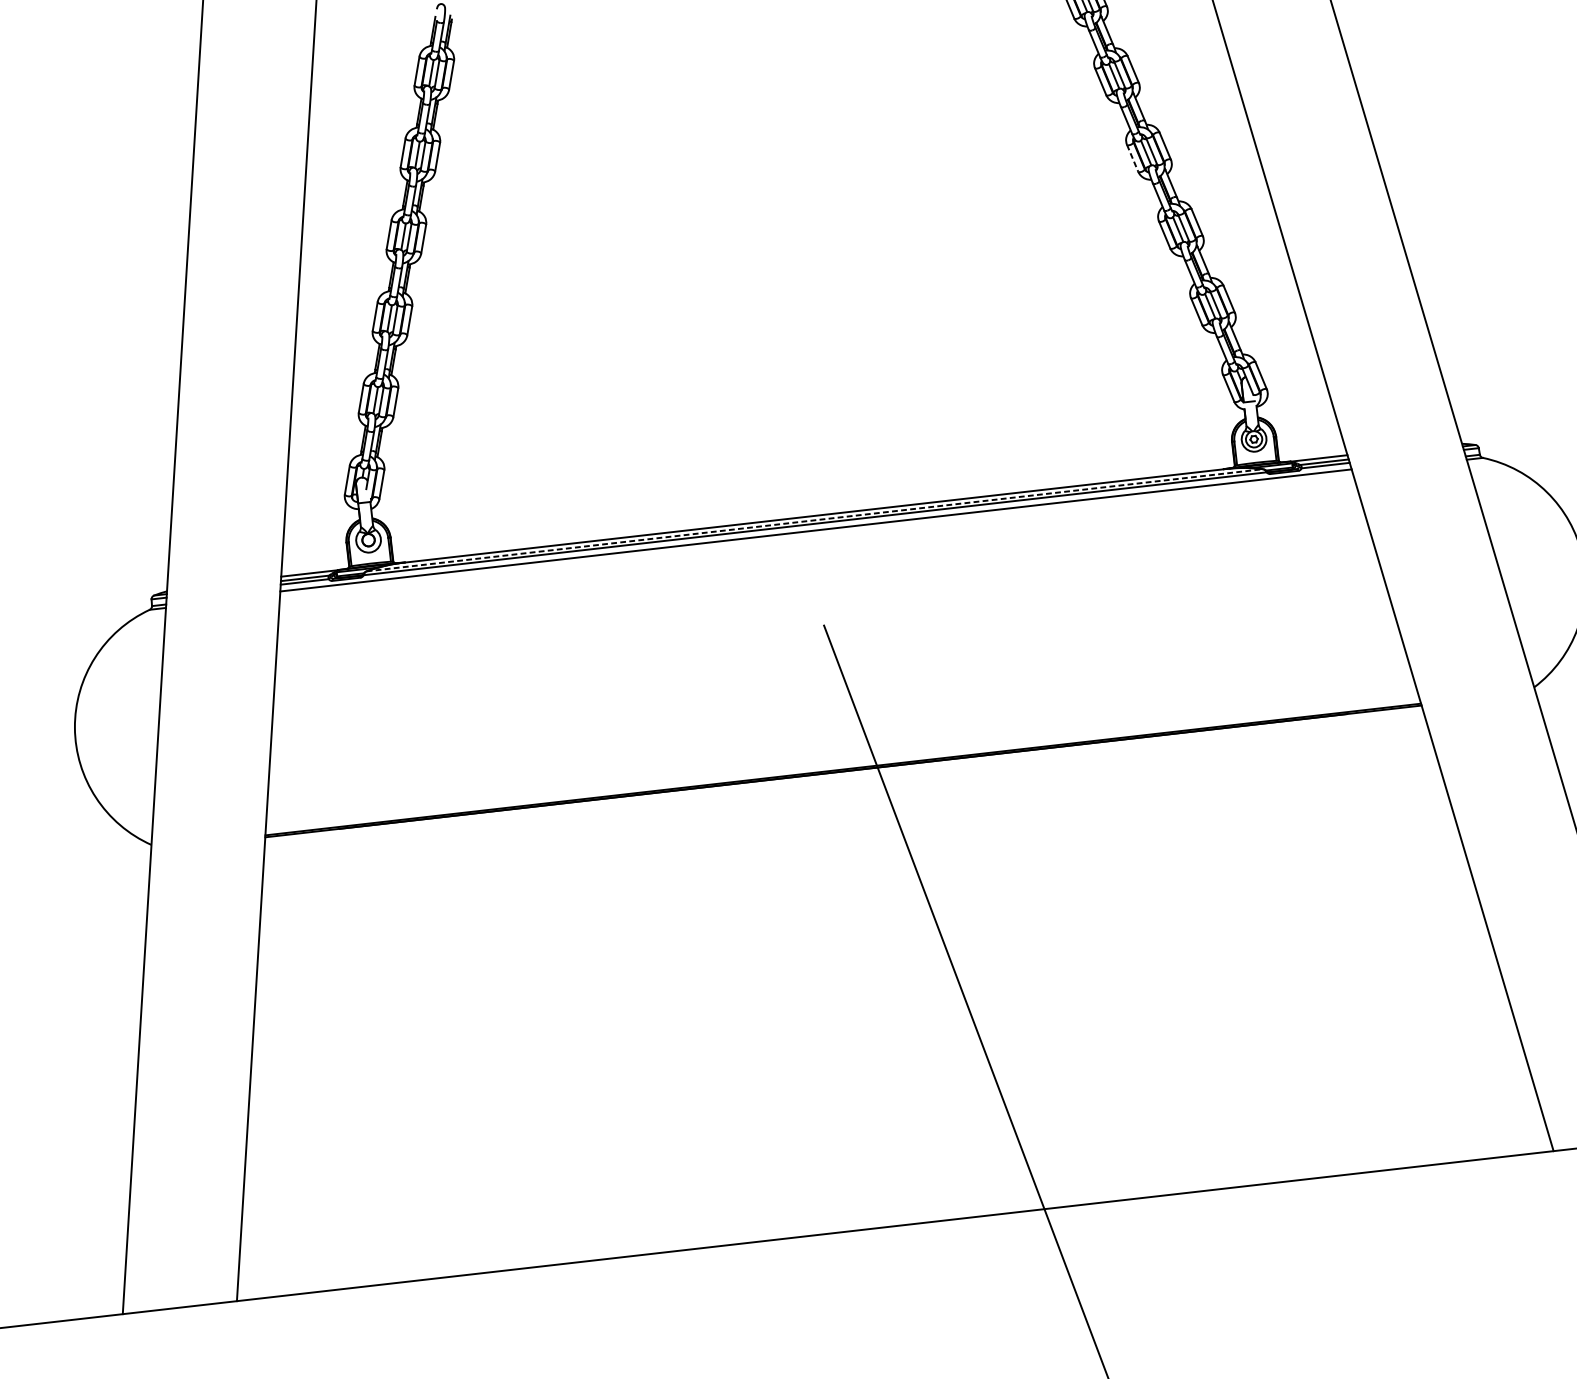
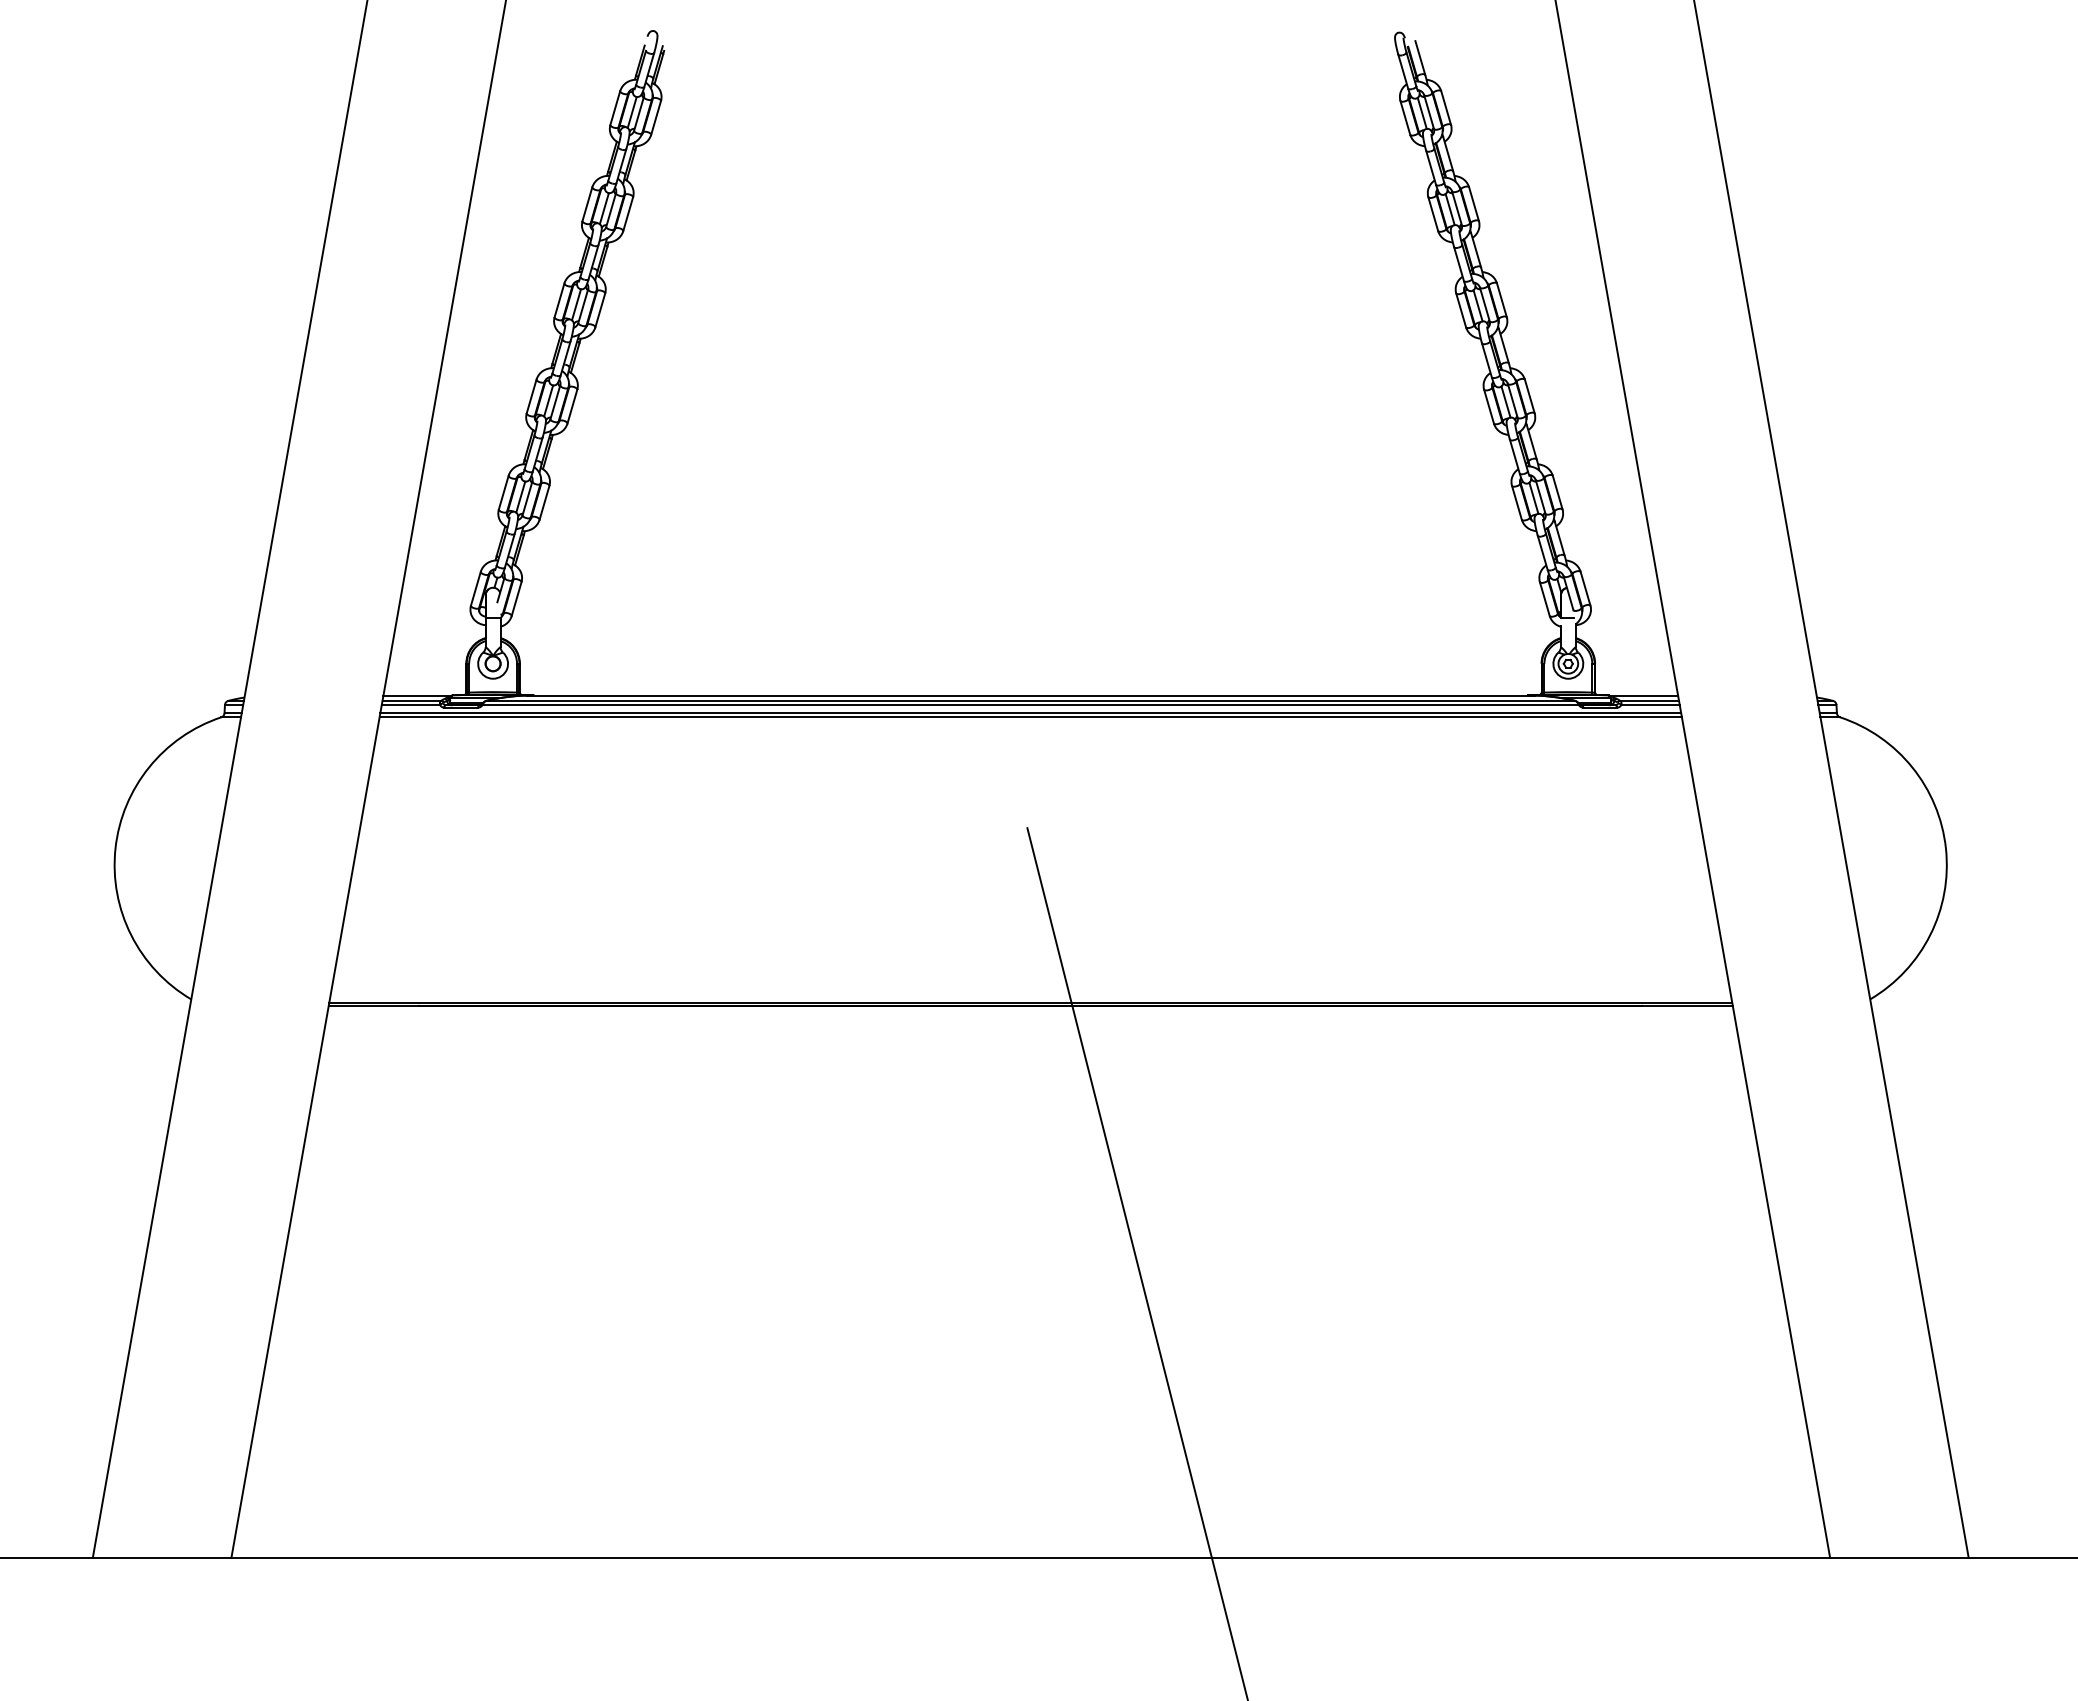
line: (1132, 158) -> (1461, 310), dashed -> solid
line: (815, 519) -> (1031, 700), dashed -> solid
line: (816, 534) -> (1030, 717), added

